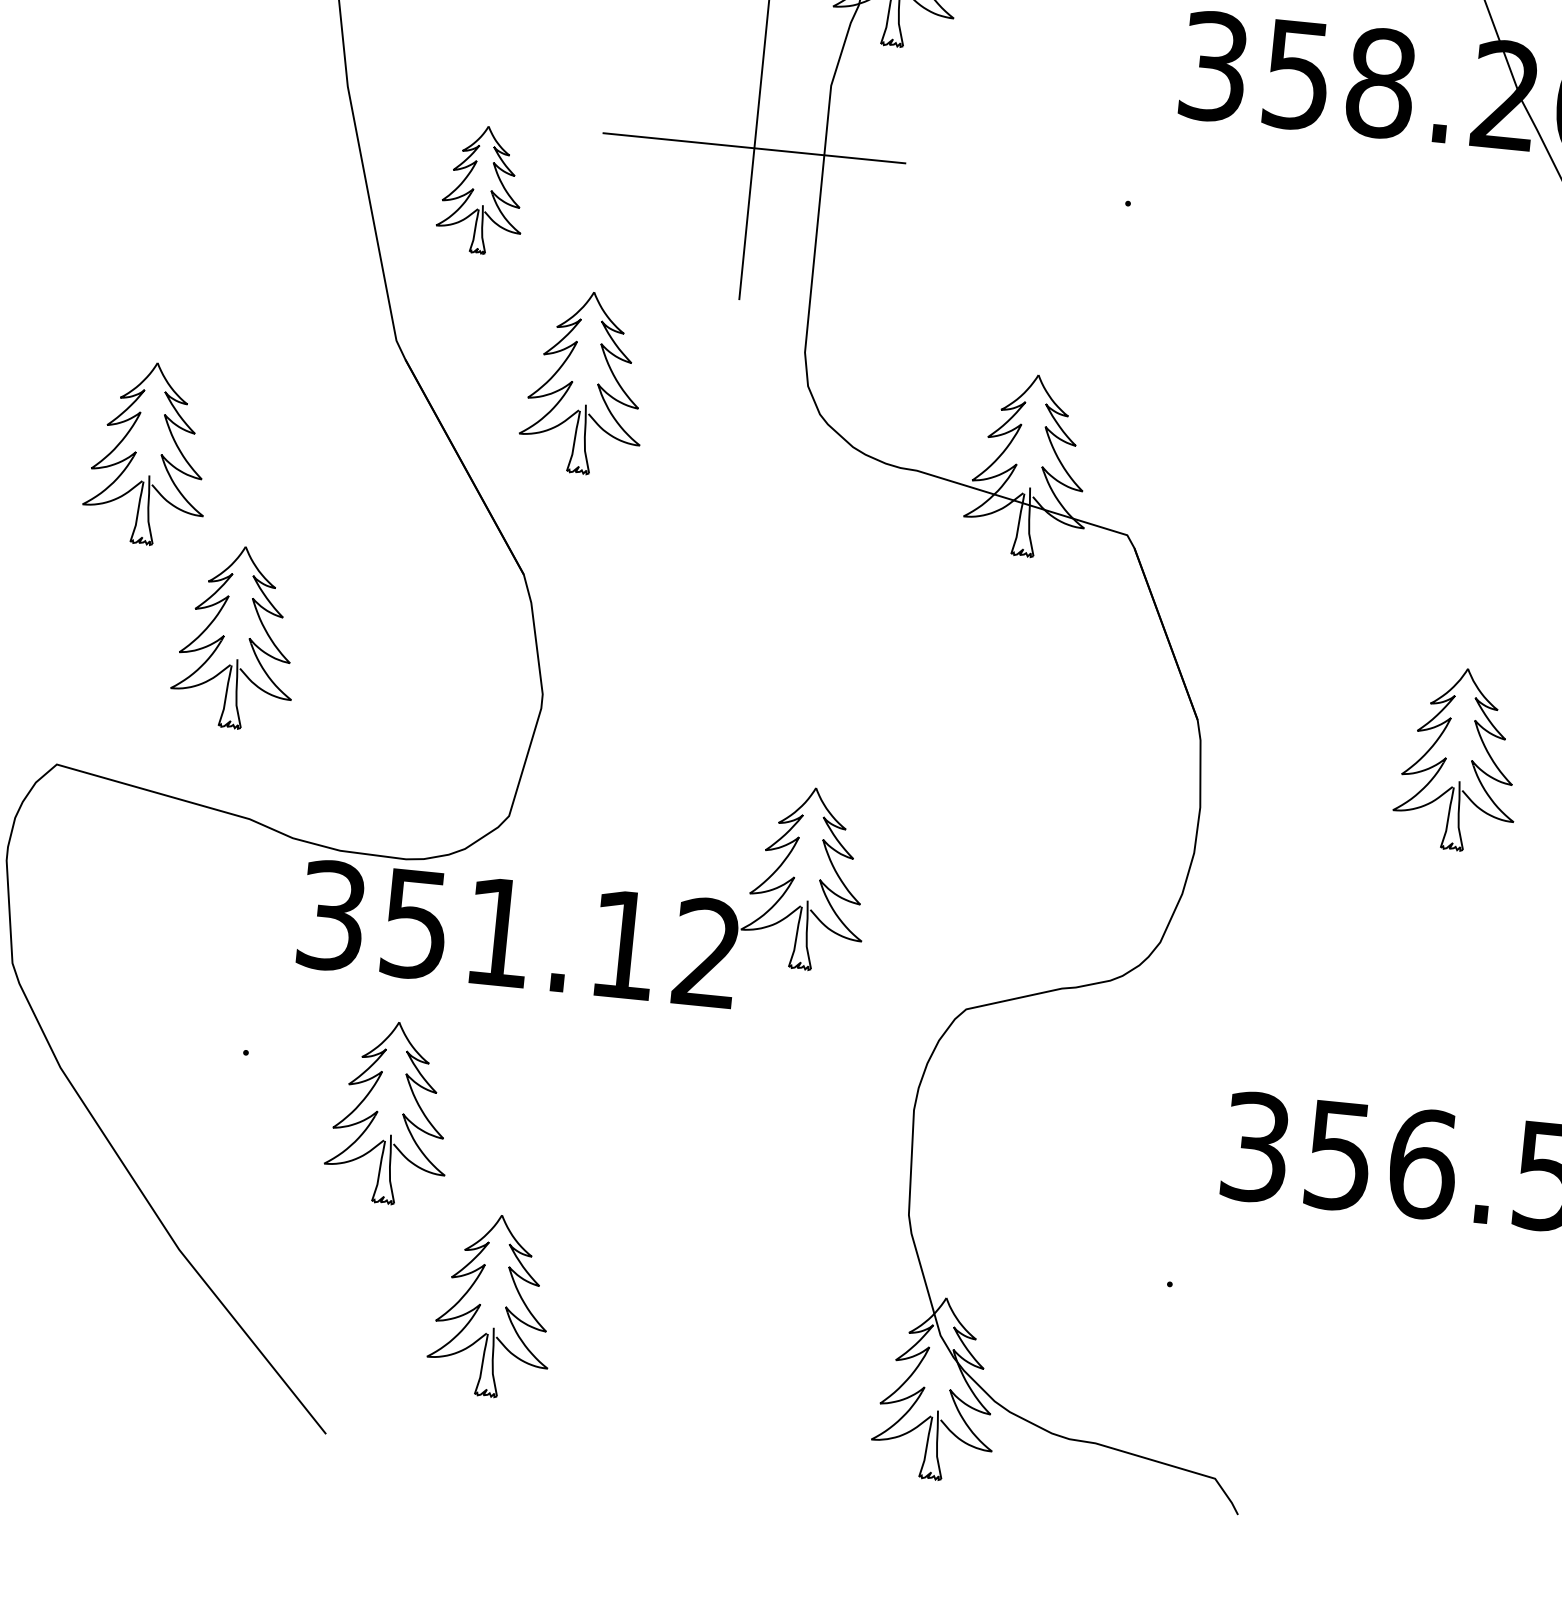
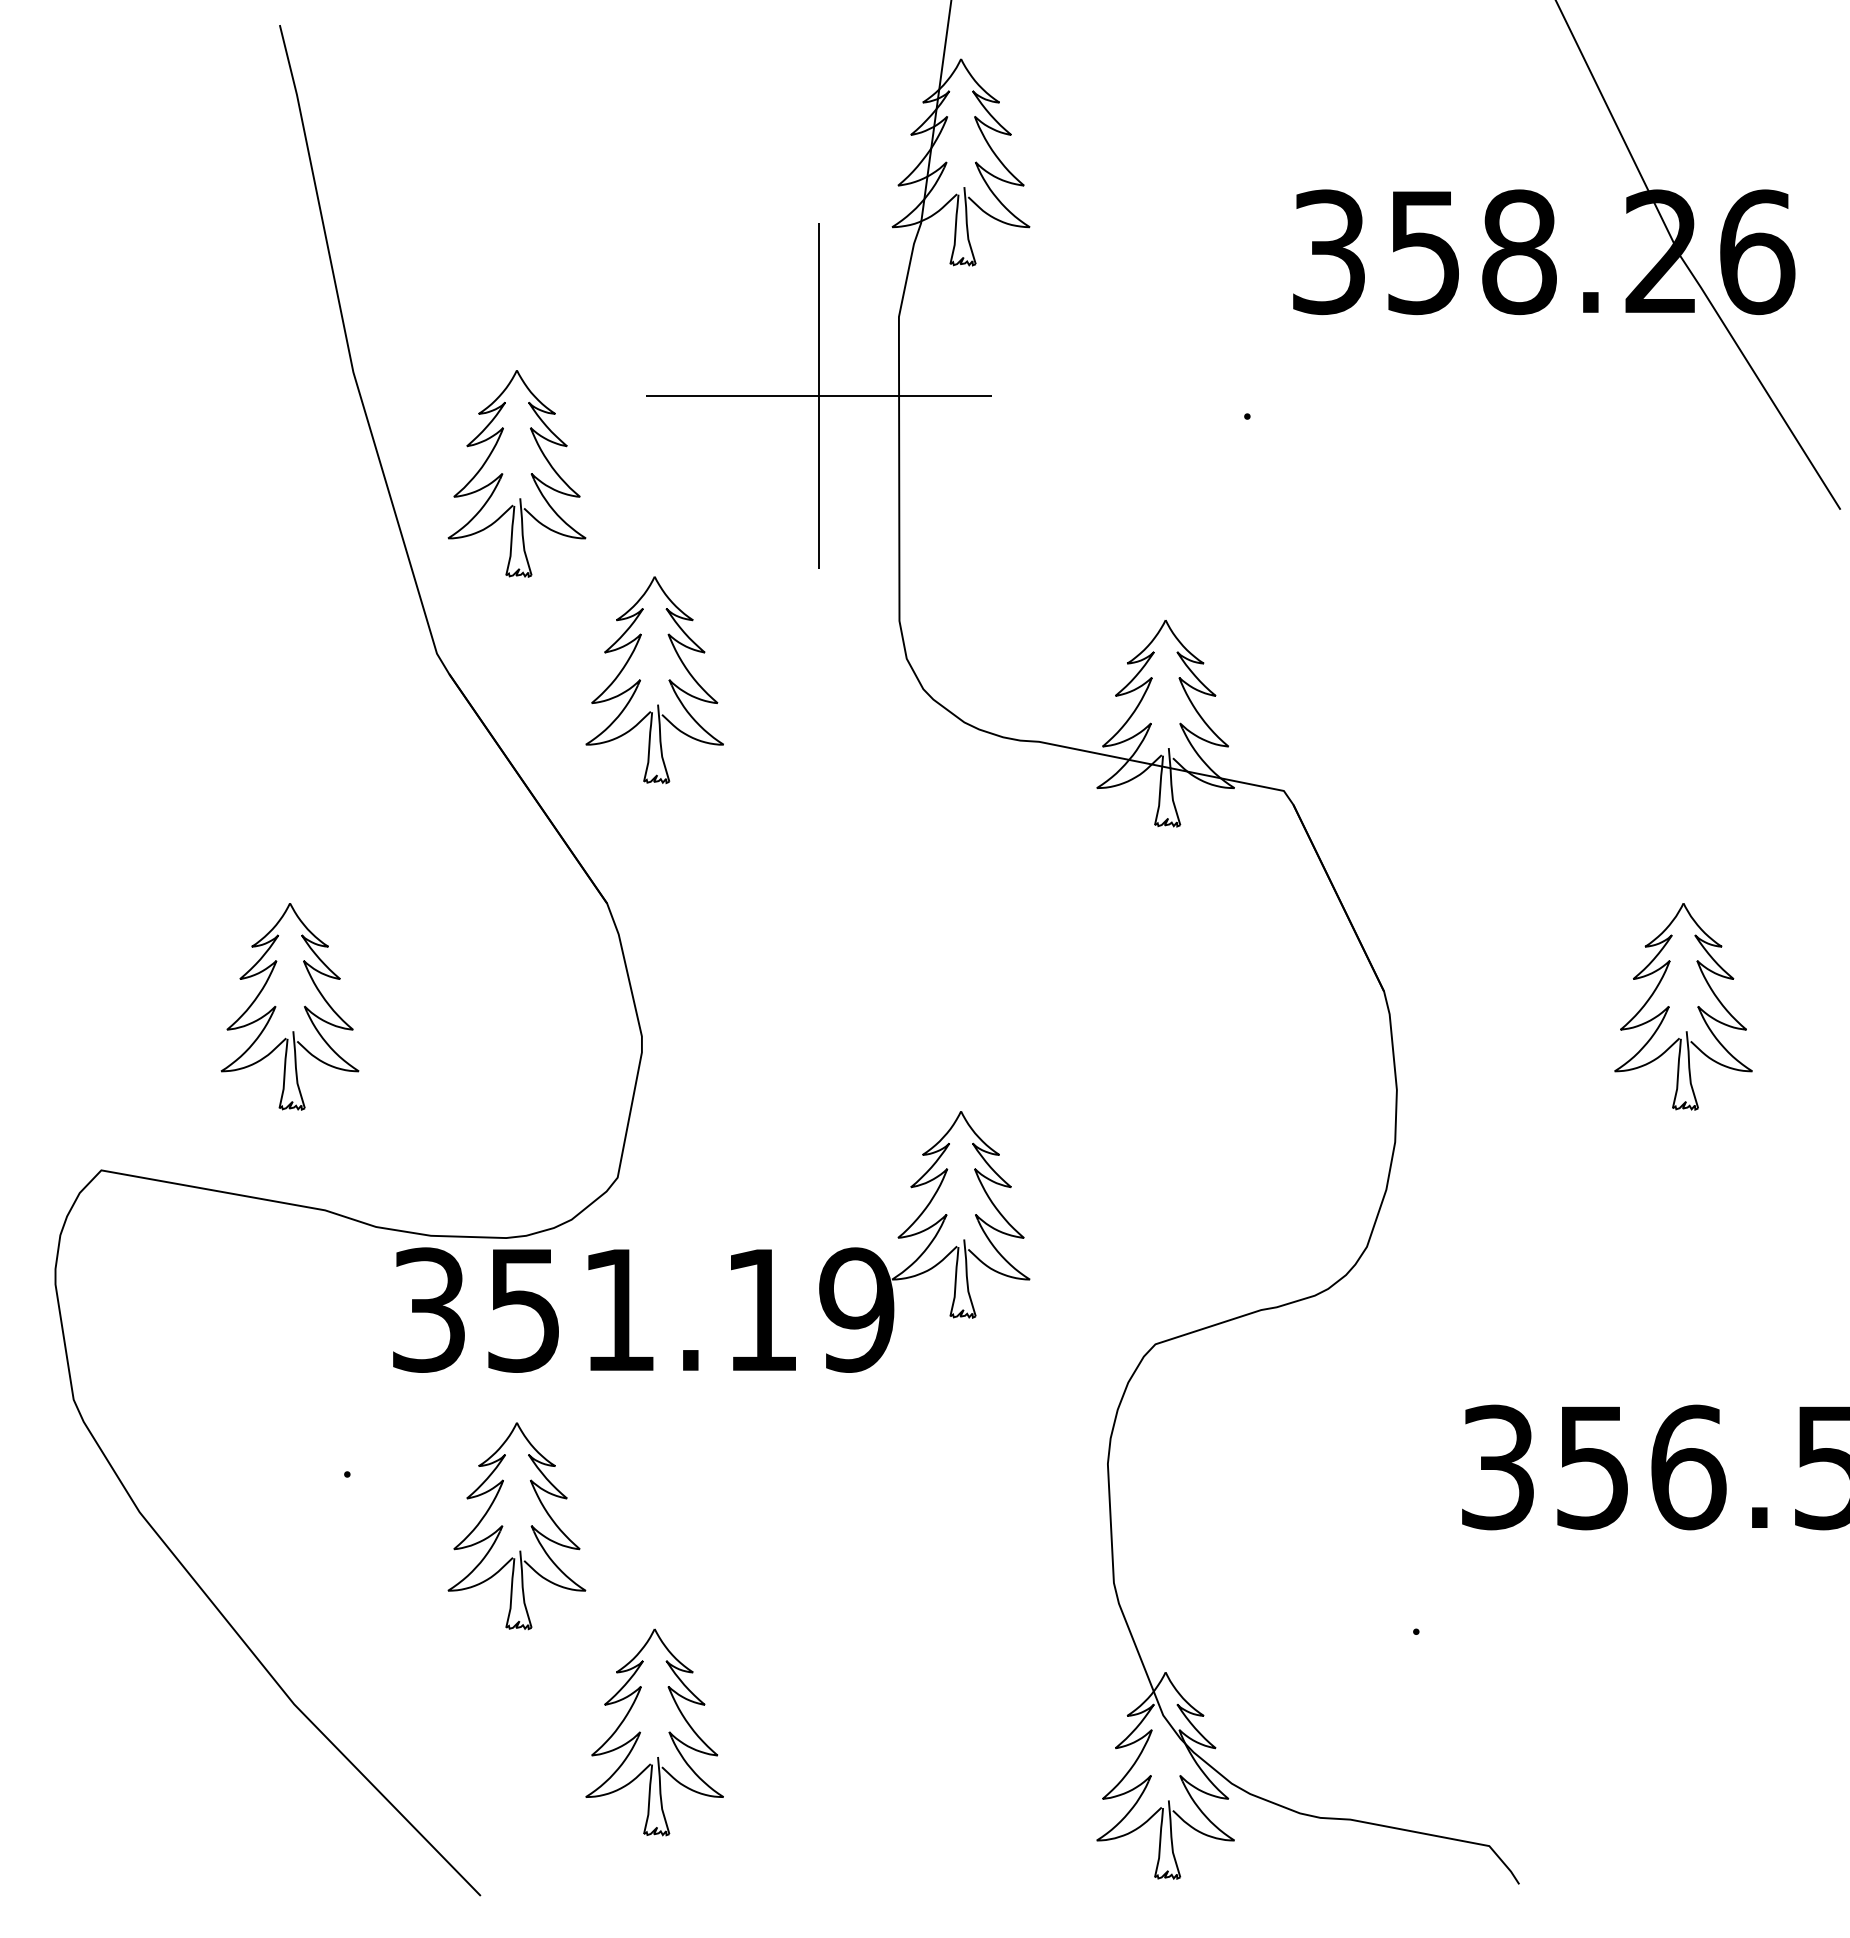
part: (482, 189) -> (516, 473), size x1.43
part: (148, 453) -> (169, 809), removed
text: (707, 952) -> (856, 1309), 351.12 -> 351.19

